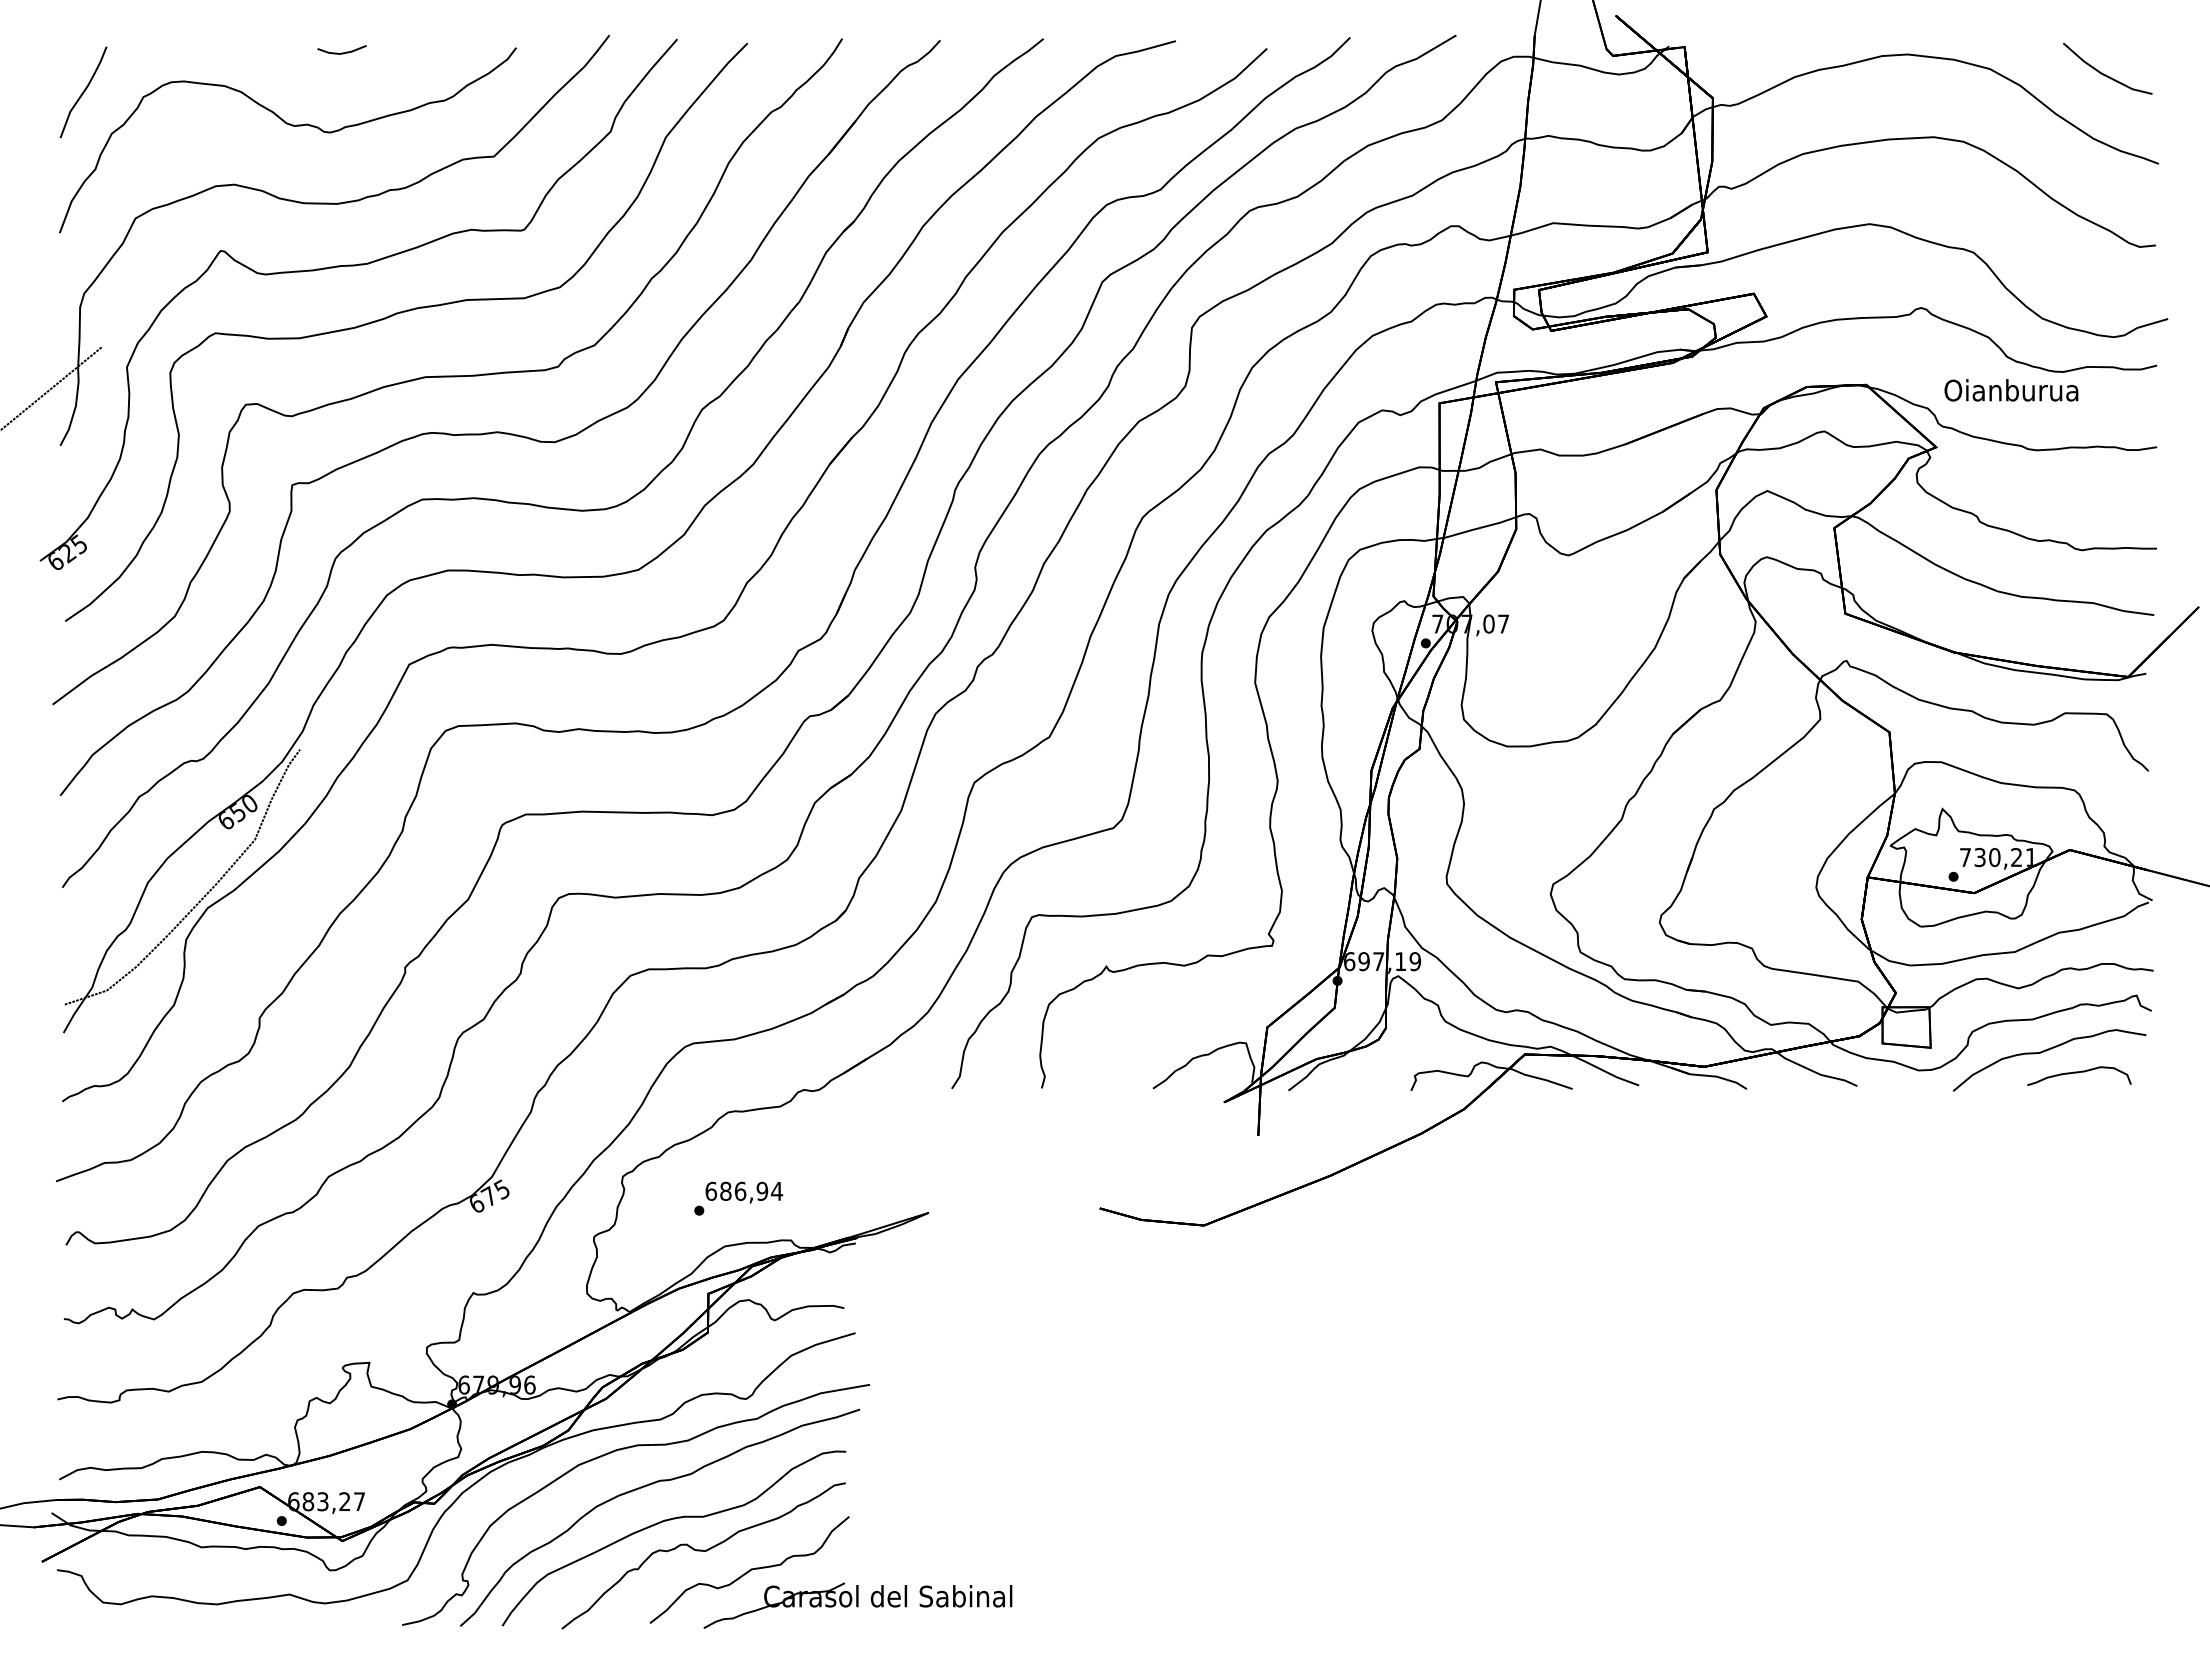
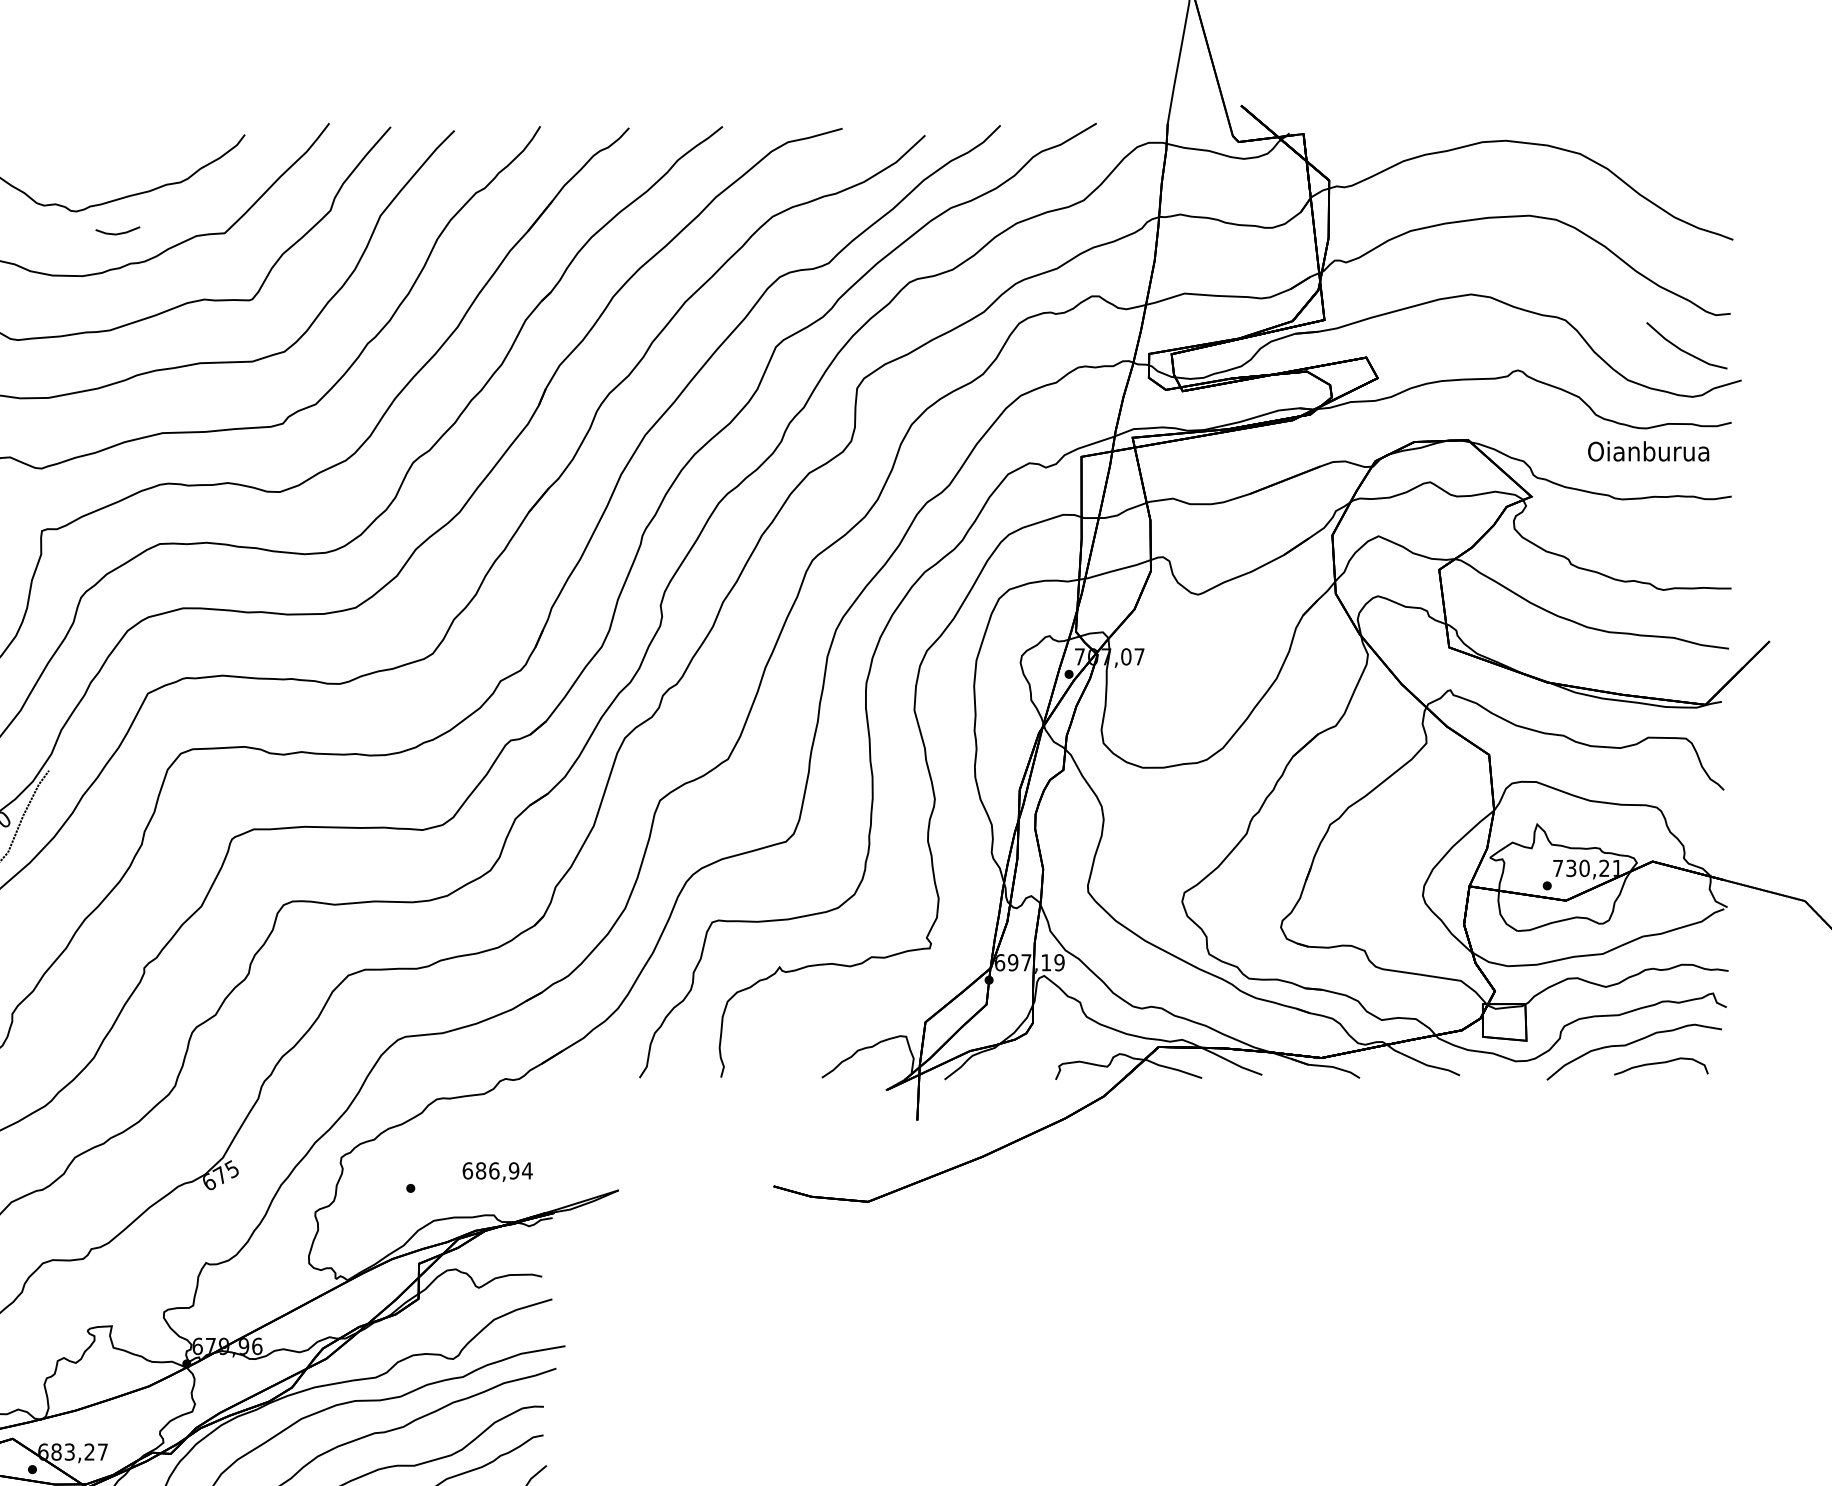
line: (341, 52) -> (117, 233), moved
line: (2105, 74) -> (1684, 350), moved
text: (2011, 390) -> (1648, 451), moved
text: (744, 1192) -> (497, 1171), moved

